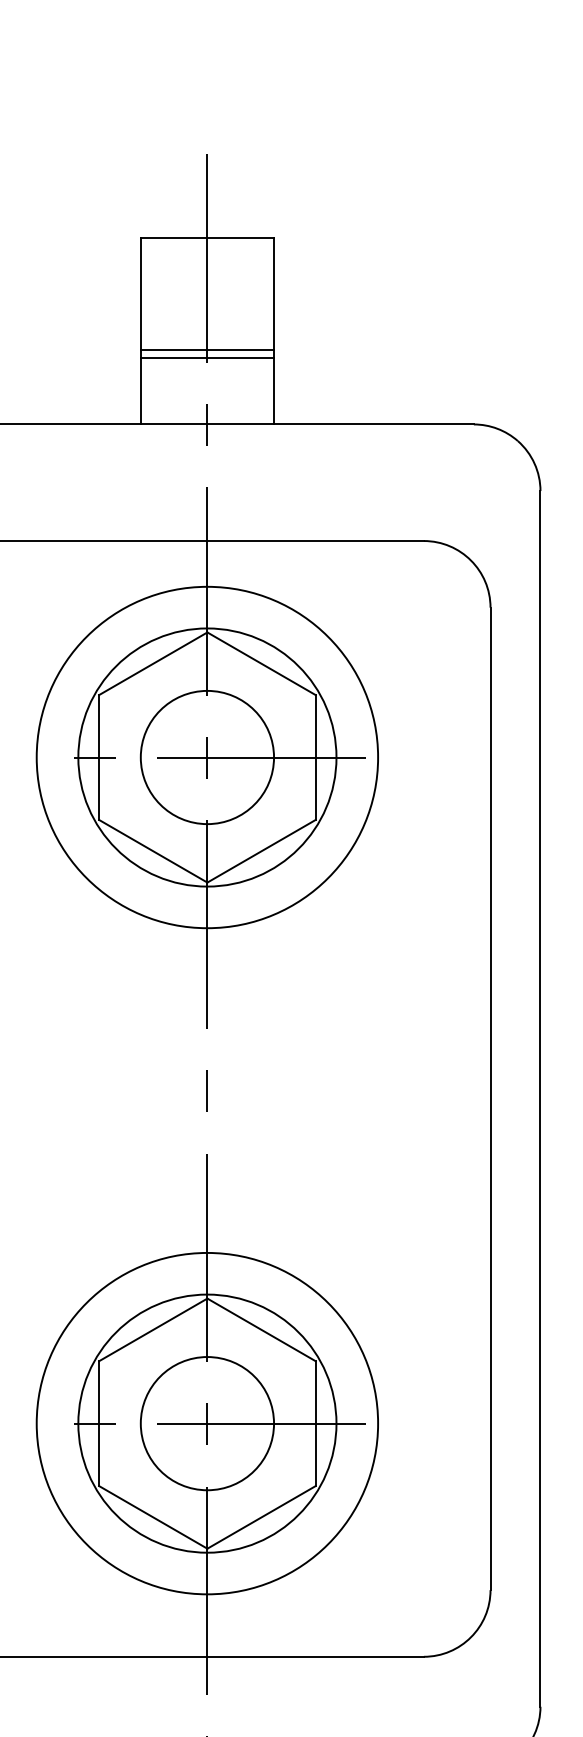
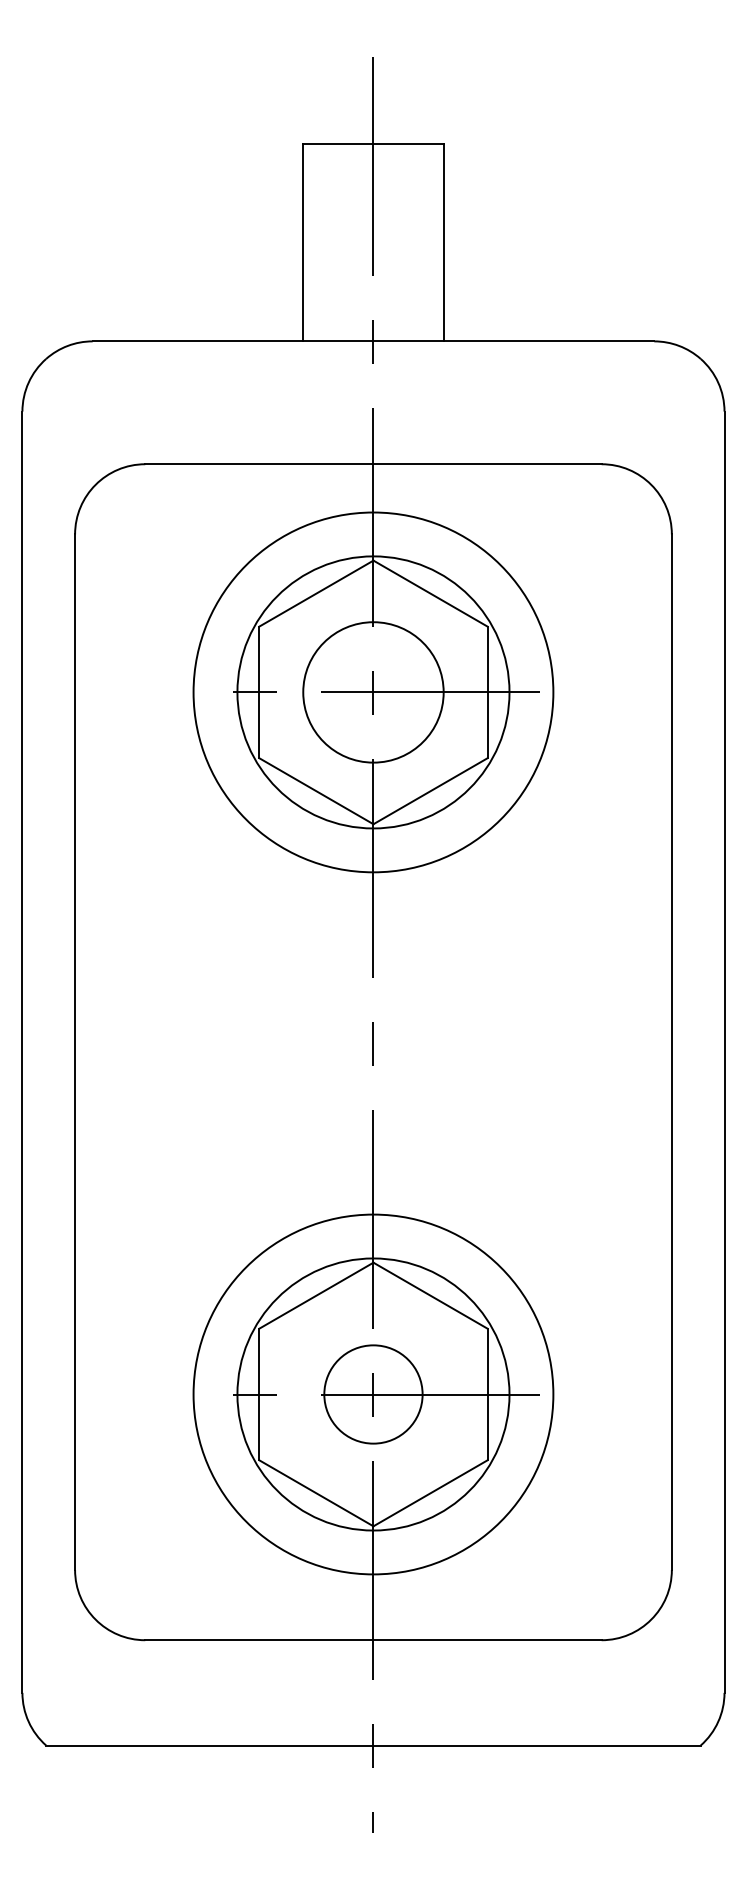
line: (207, 349) -> (373, 262), removed
line: (207, 358) -> (373, 271), removed
circle: (207, 1423) -> (373, 1394), size x0.7

